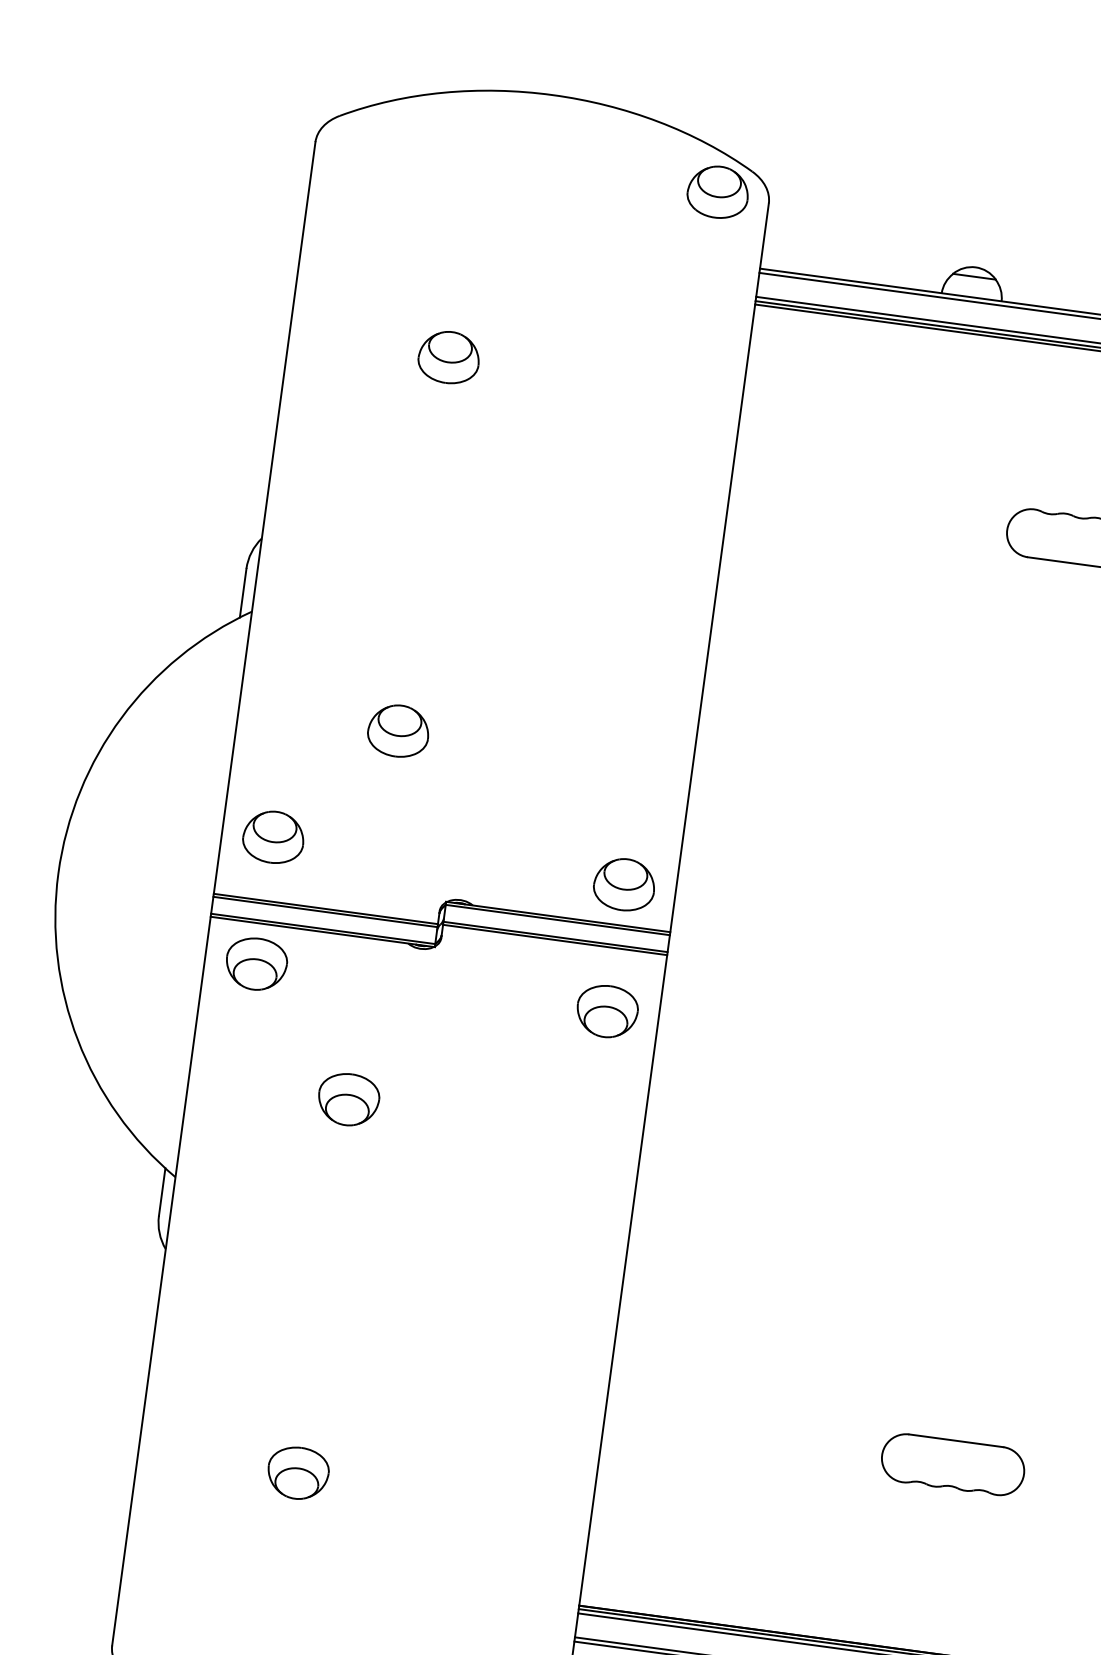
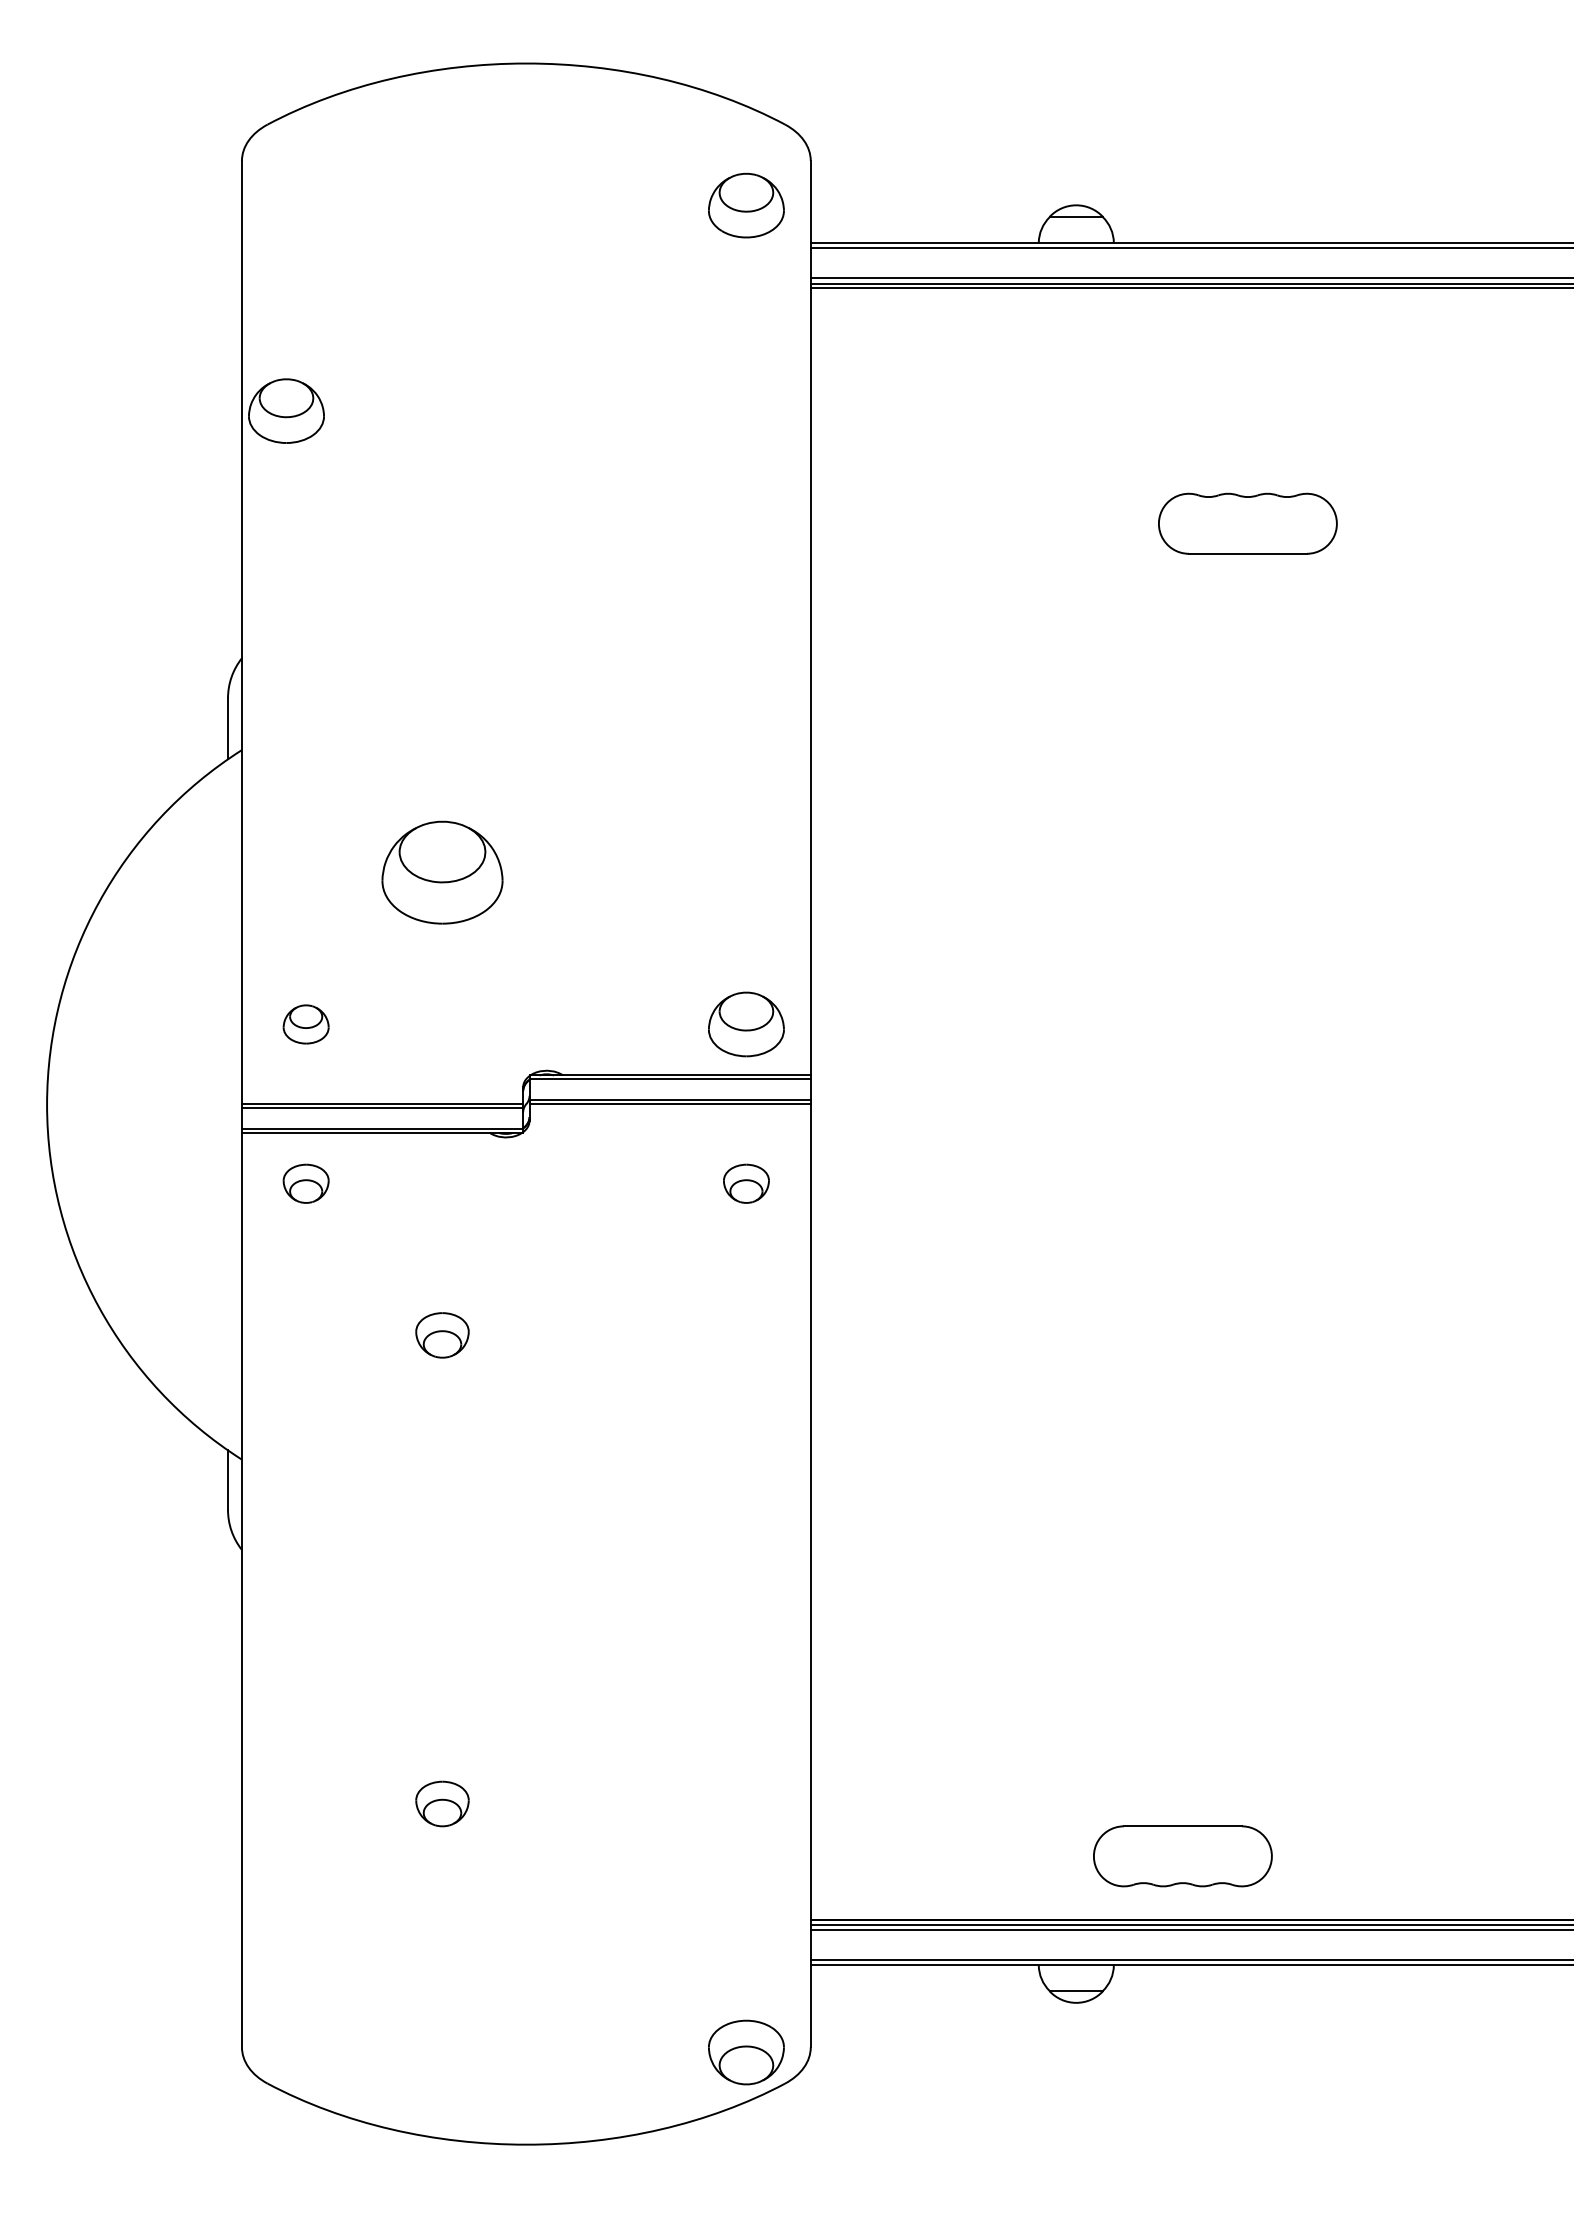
part: (718, 192) -> (746, 205), moved
part: (449, 357) -> (286, 410), moved
part: (398, 730) -> (442, 872), size x1.6
part: (273, 837) -> (305, 1024), size x0.6
part: (255, 963) -> (305, 1183), size x0.6
part: (607, 1011) -> (746, 1183), size x0.6
part: (348, 1099) -> (442, 1335), size x0.7
part: (952, 1464) -> (1182, 1856), moved
part: (298, 1472) -> (442, 1803), size x0.7

